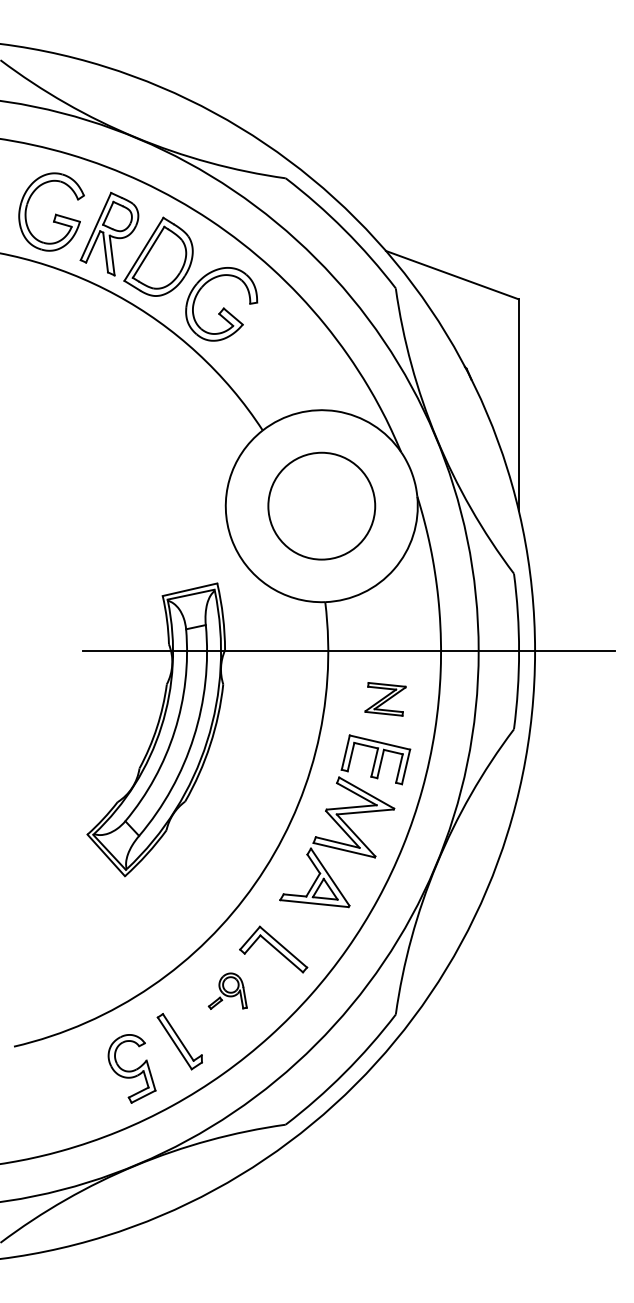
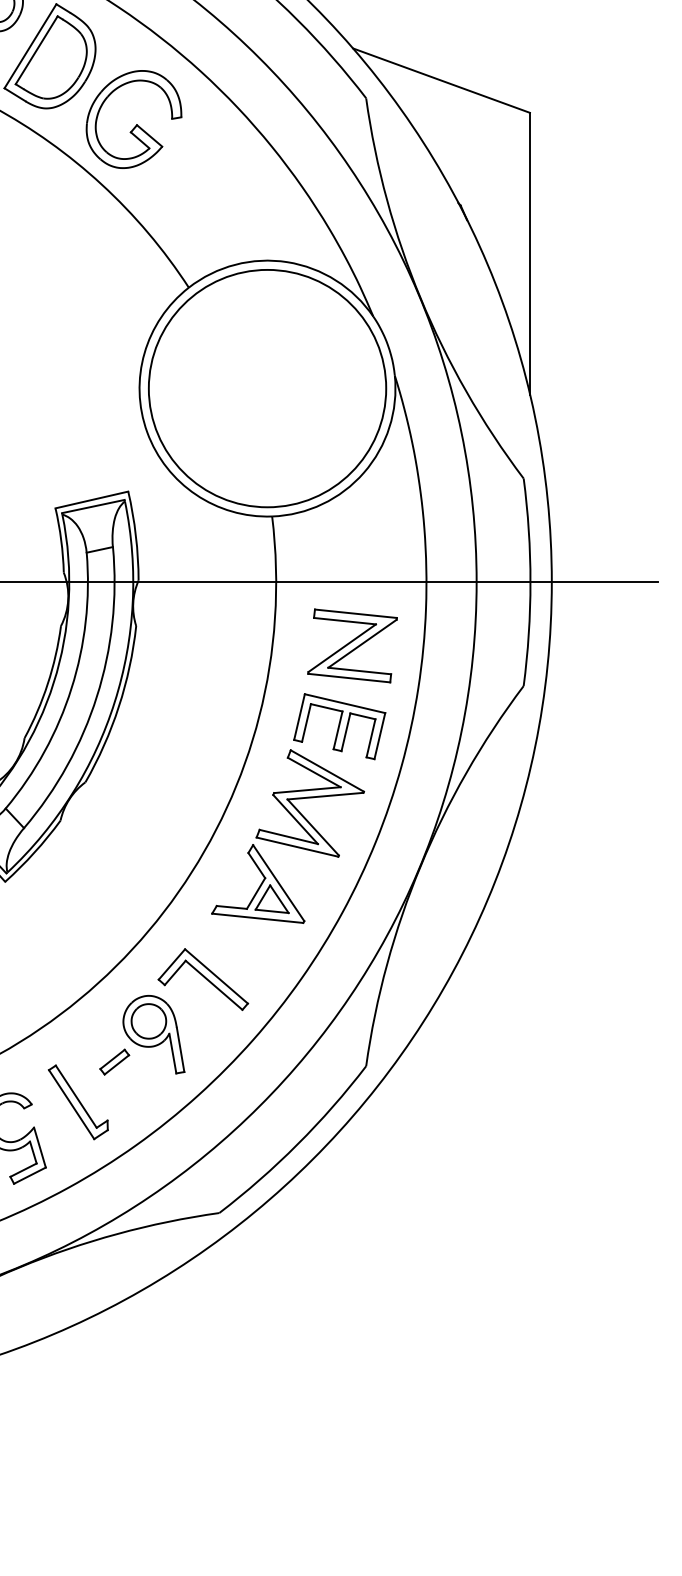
circle: (321, 506) -> (267, 389), size x1.67
part: (385, 699) -> (352, 646), size x1.67
part: (227, 990) -> (141, 1034), size x1.67

